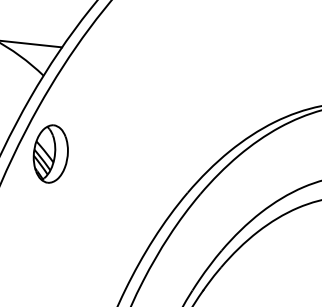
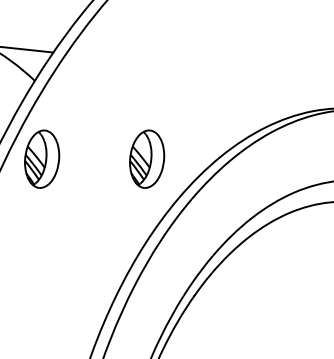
part: (156, 153) -> (147, 158), added

